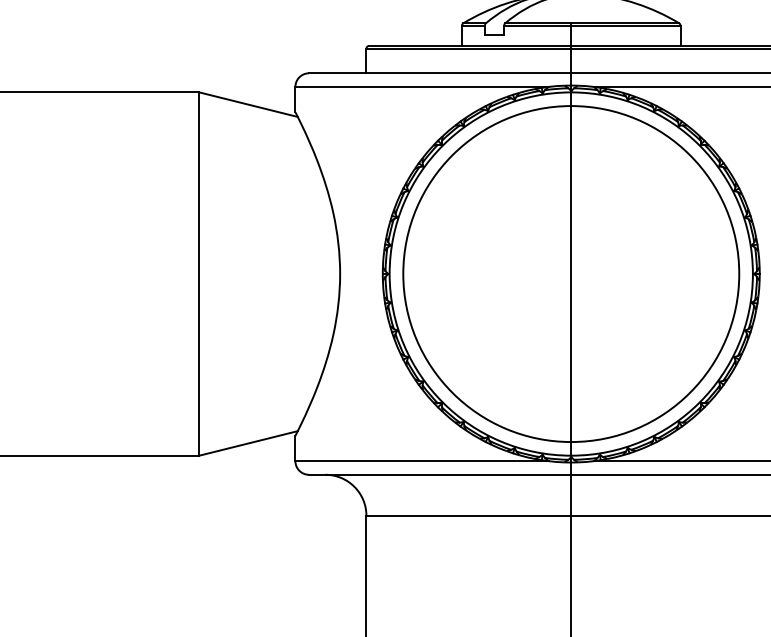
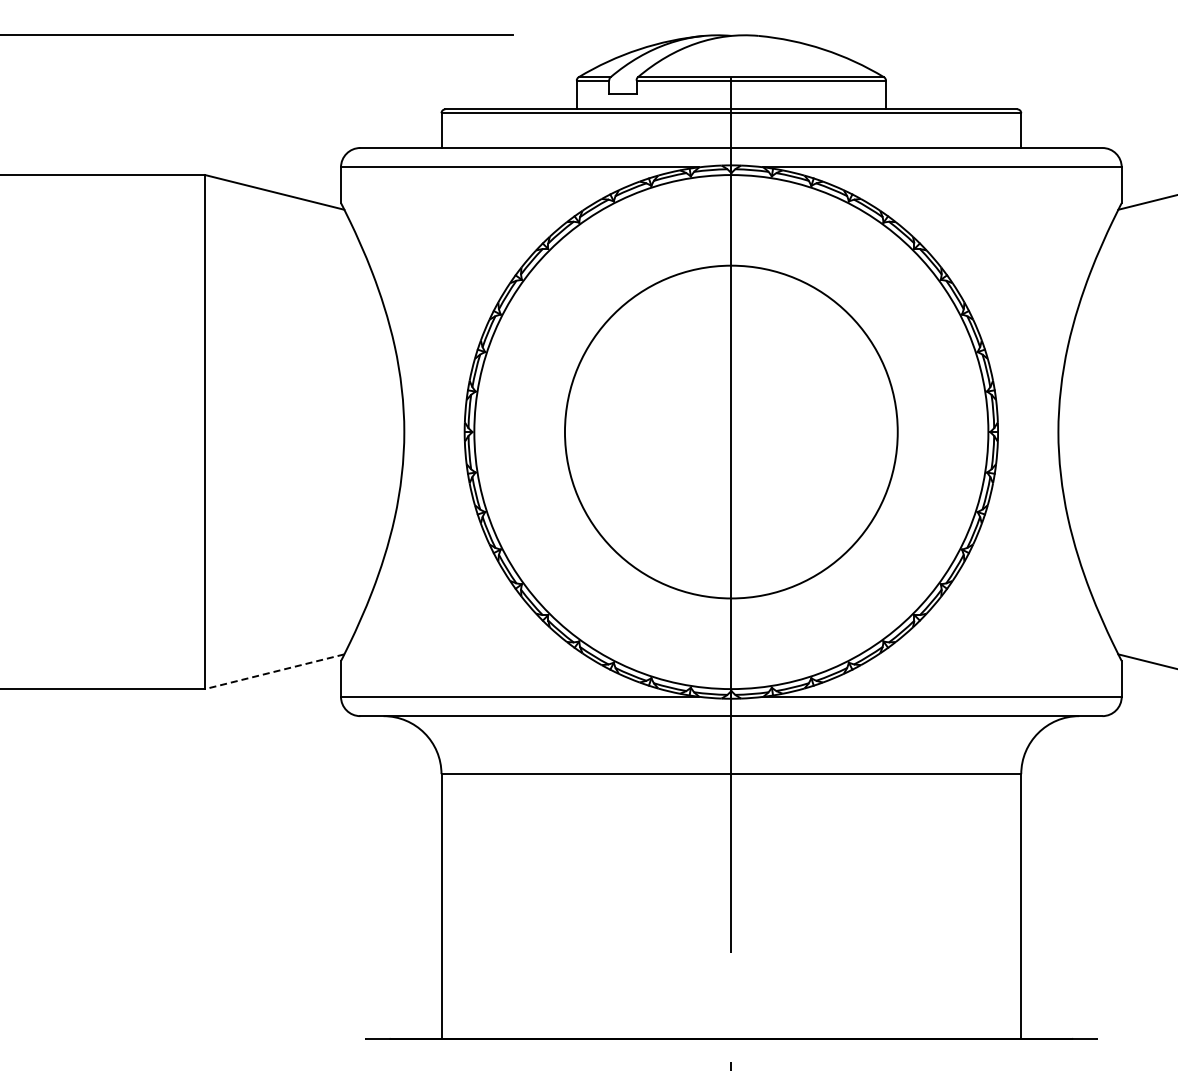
circle: (571, 273) -> (731, 431), size x0.7
line: (248, 443) -> (274, 671), solid -> dashed

